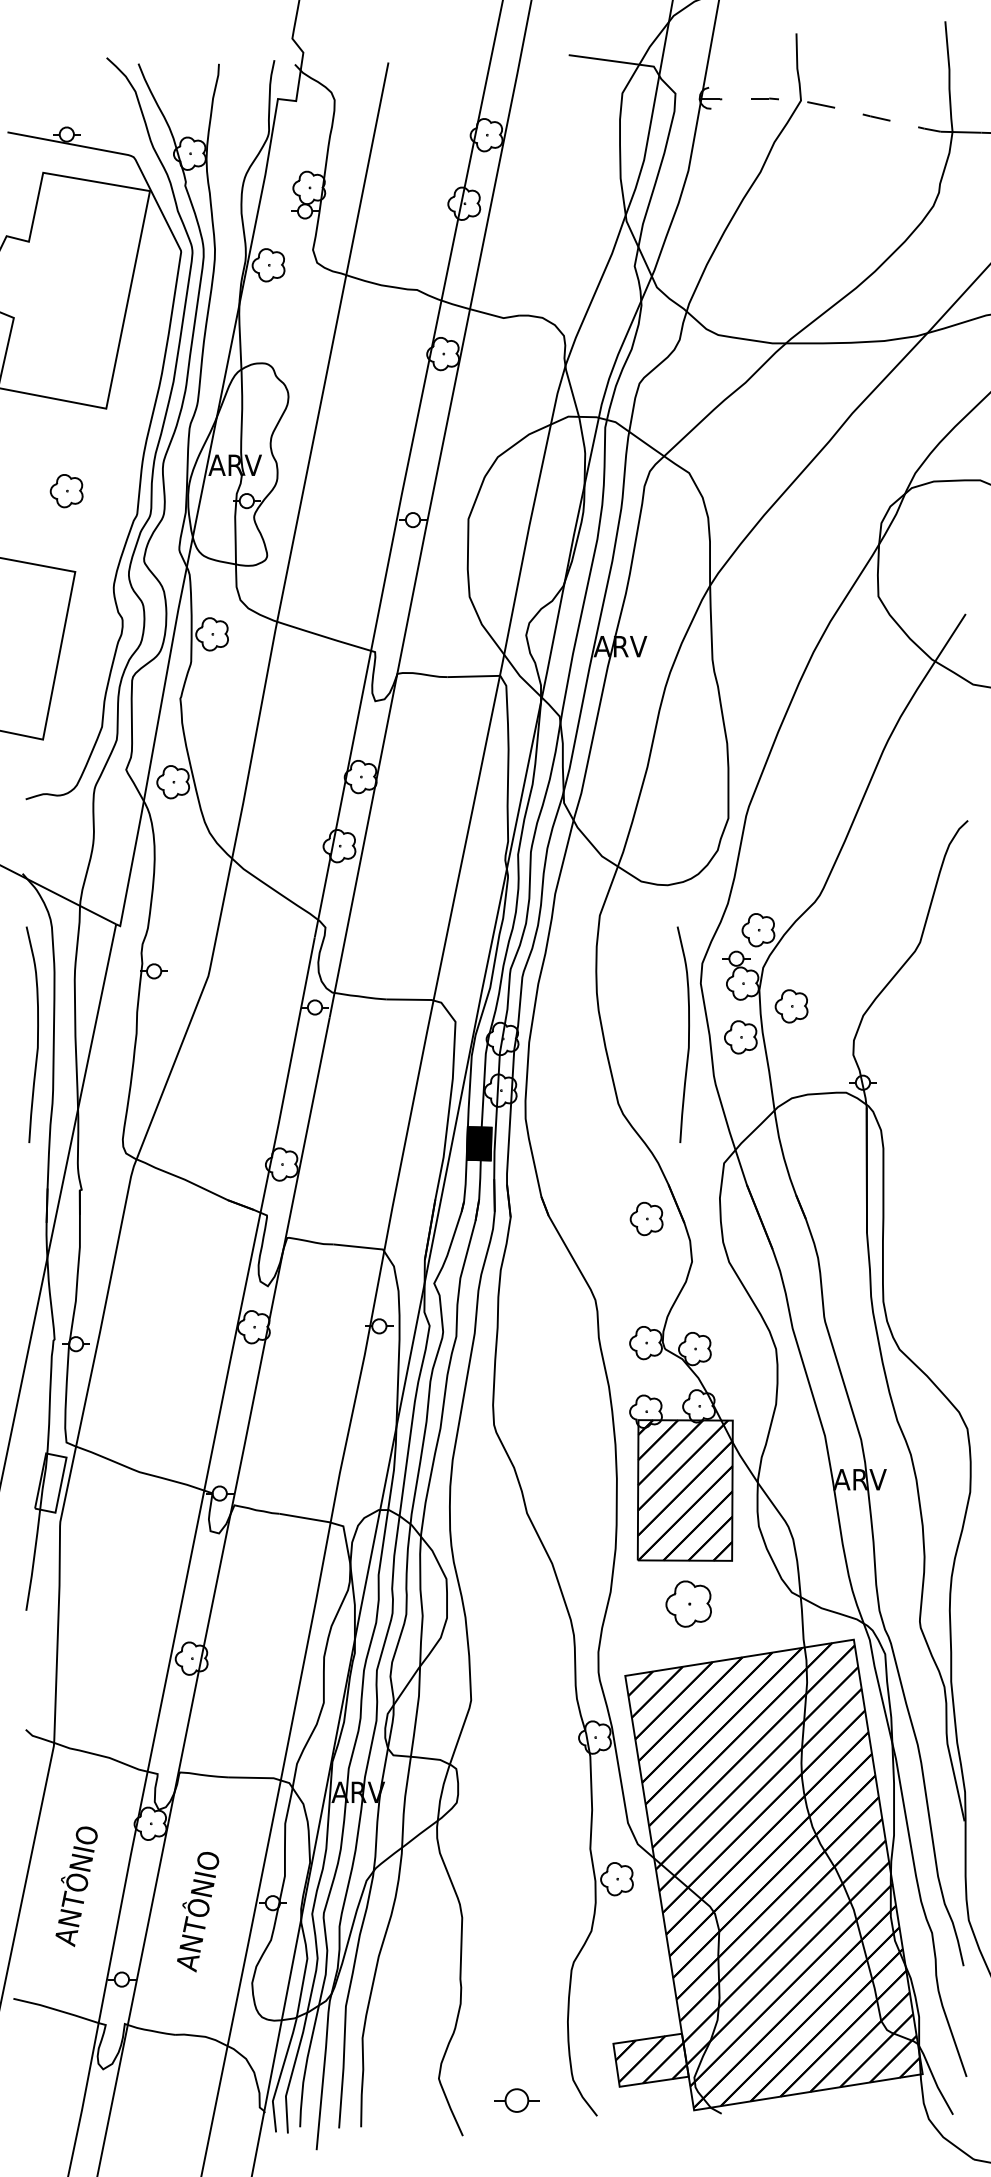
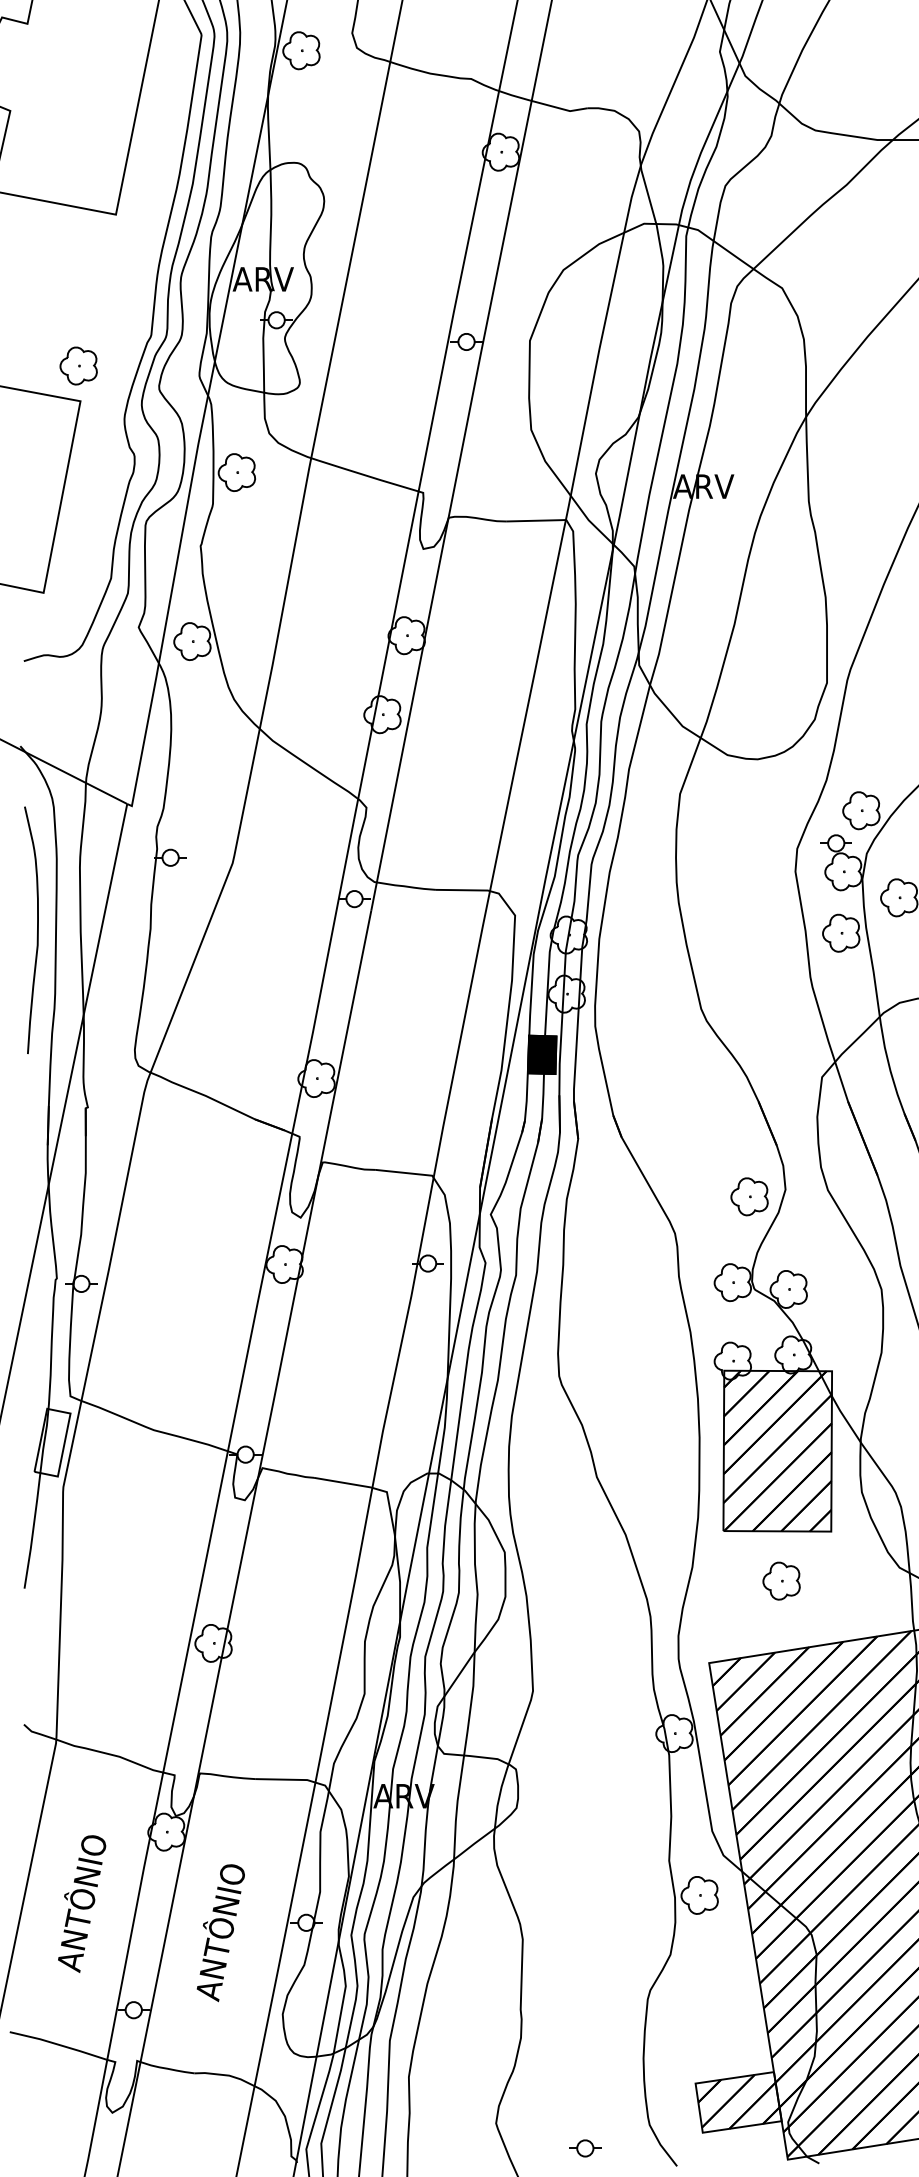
part: (66, 491) -> (78, 366), moved
curve: (688, 1034) -> (781, 929), removed
part: (646, 1218) -> (749, 1196), moved
part: (688, 1604) -> (781, 1581), size x0.71
part: (516, 2100) -> (584, 2148), size x0.62

